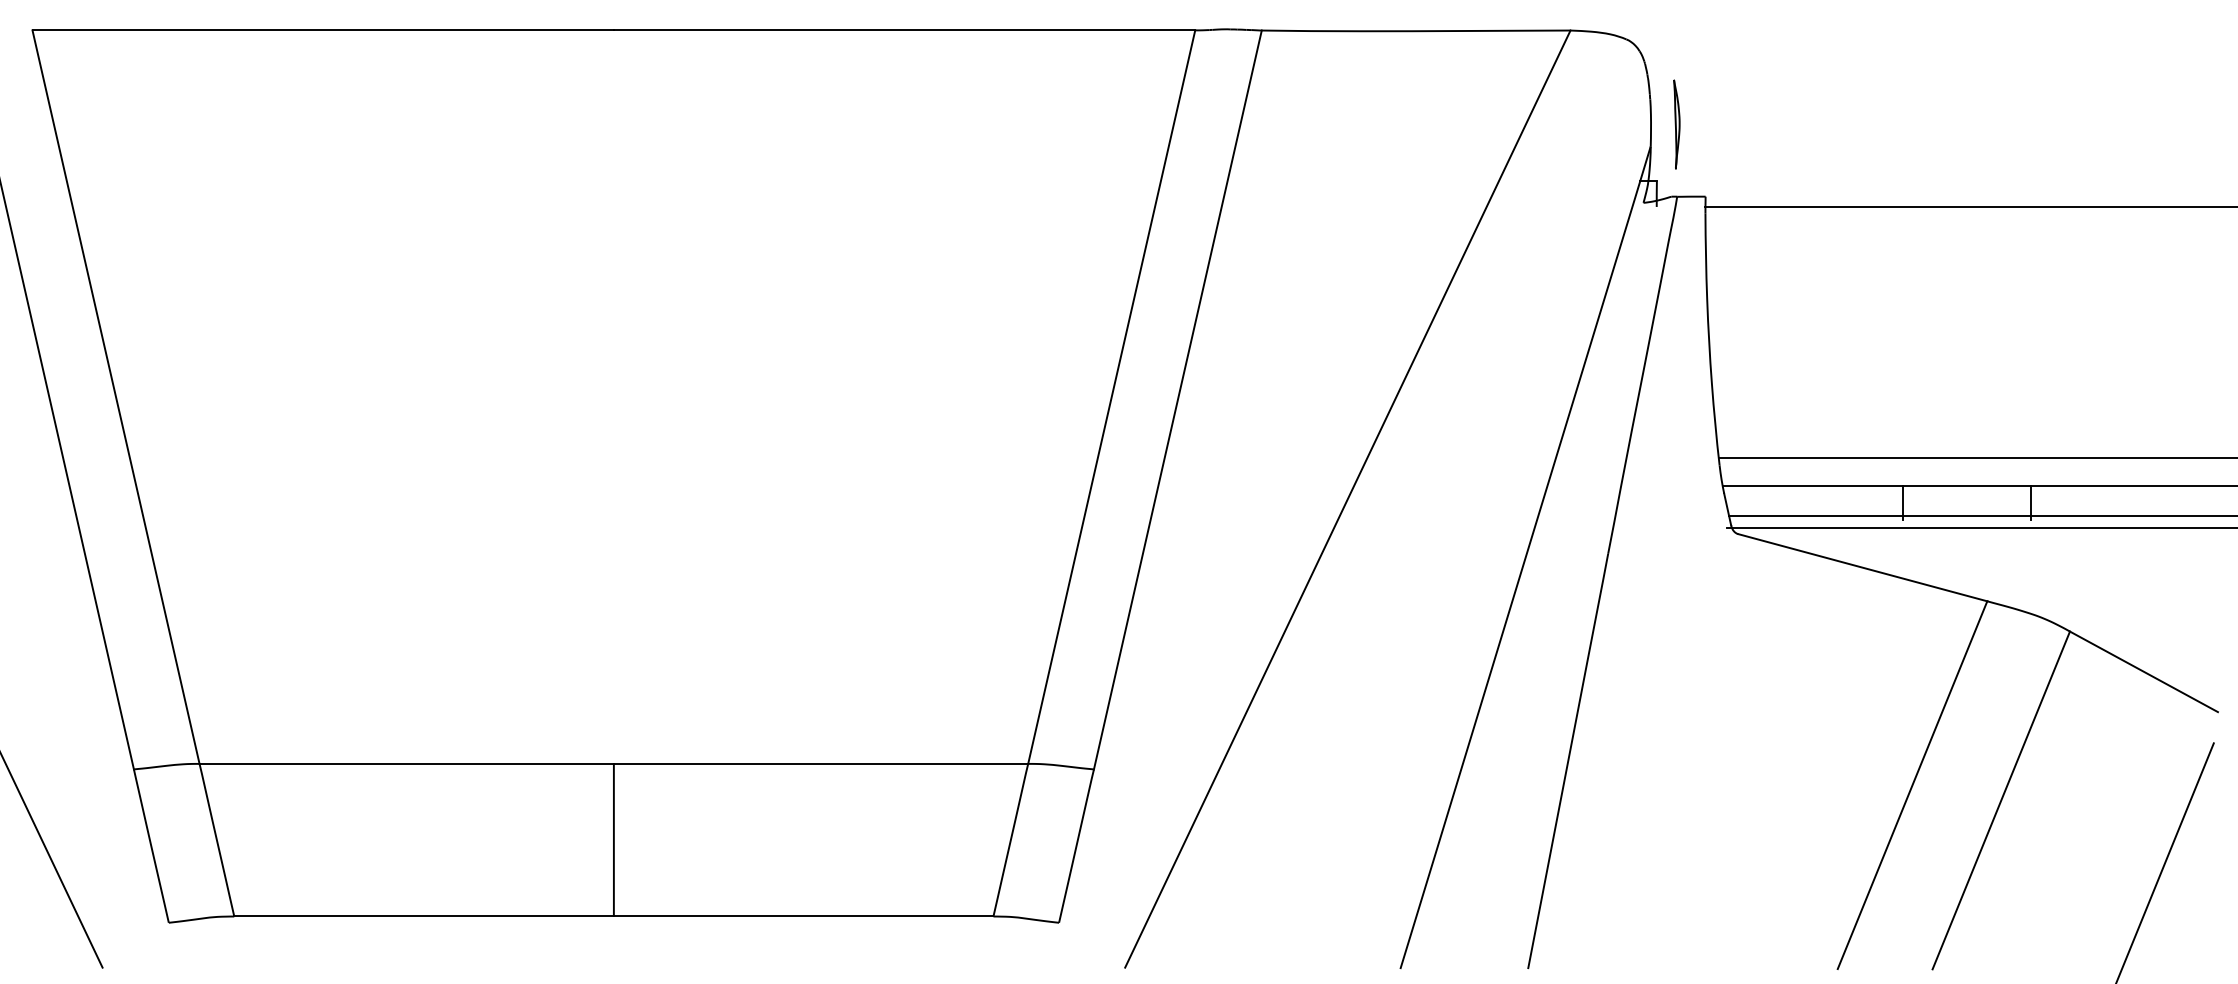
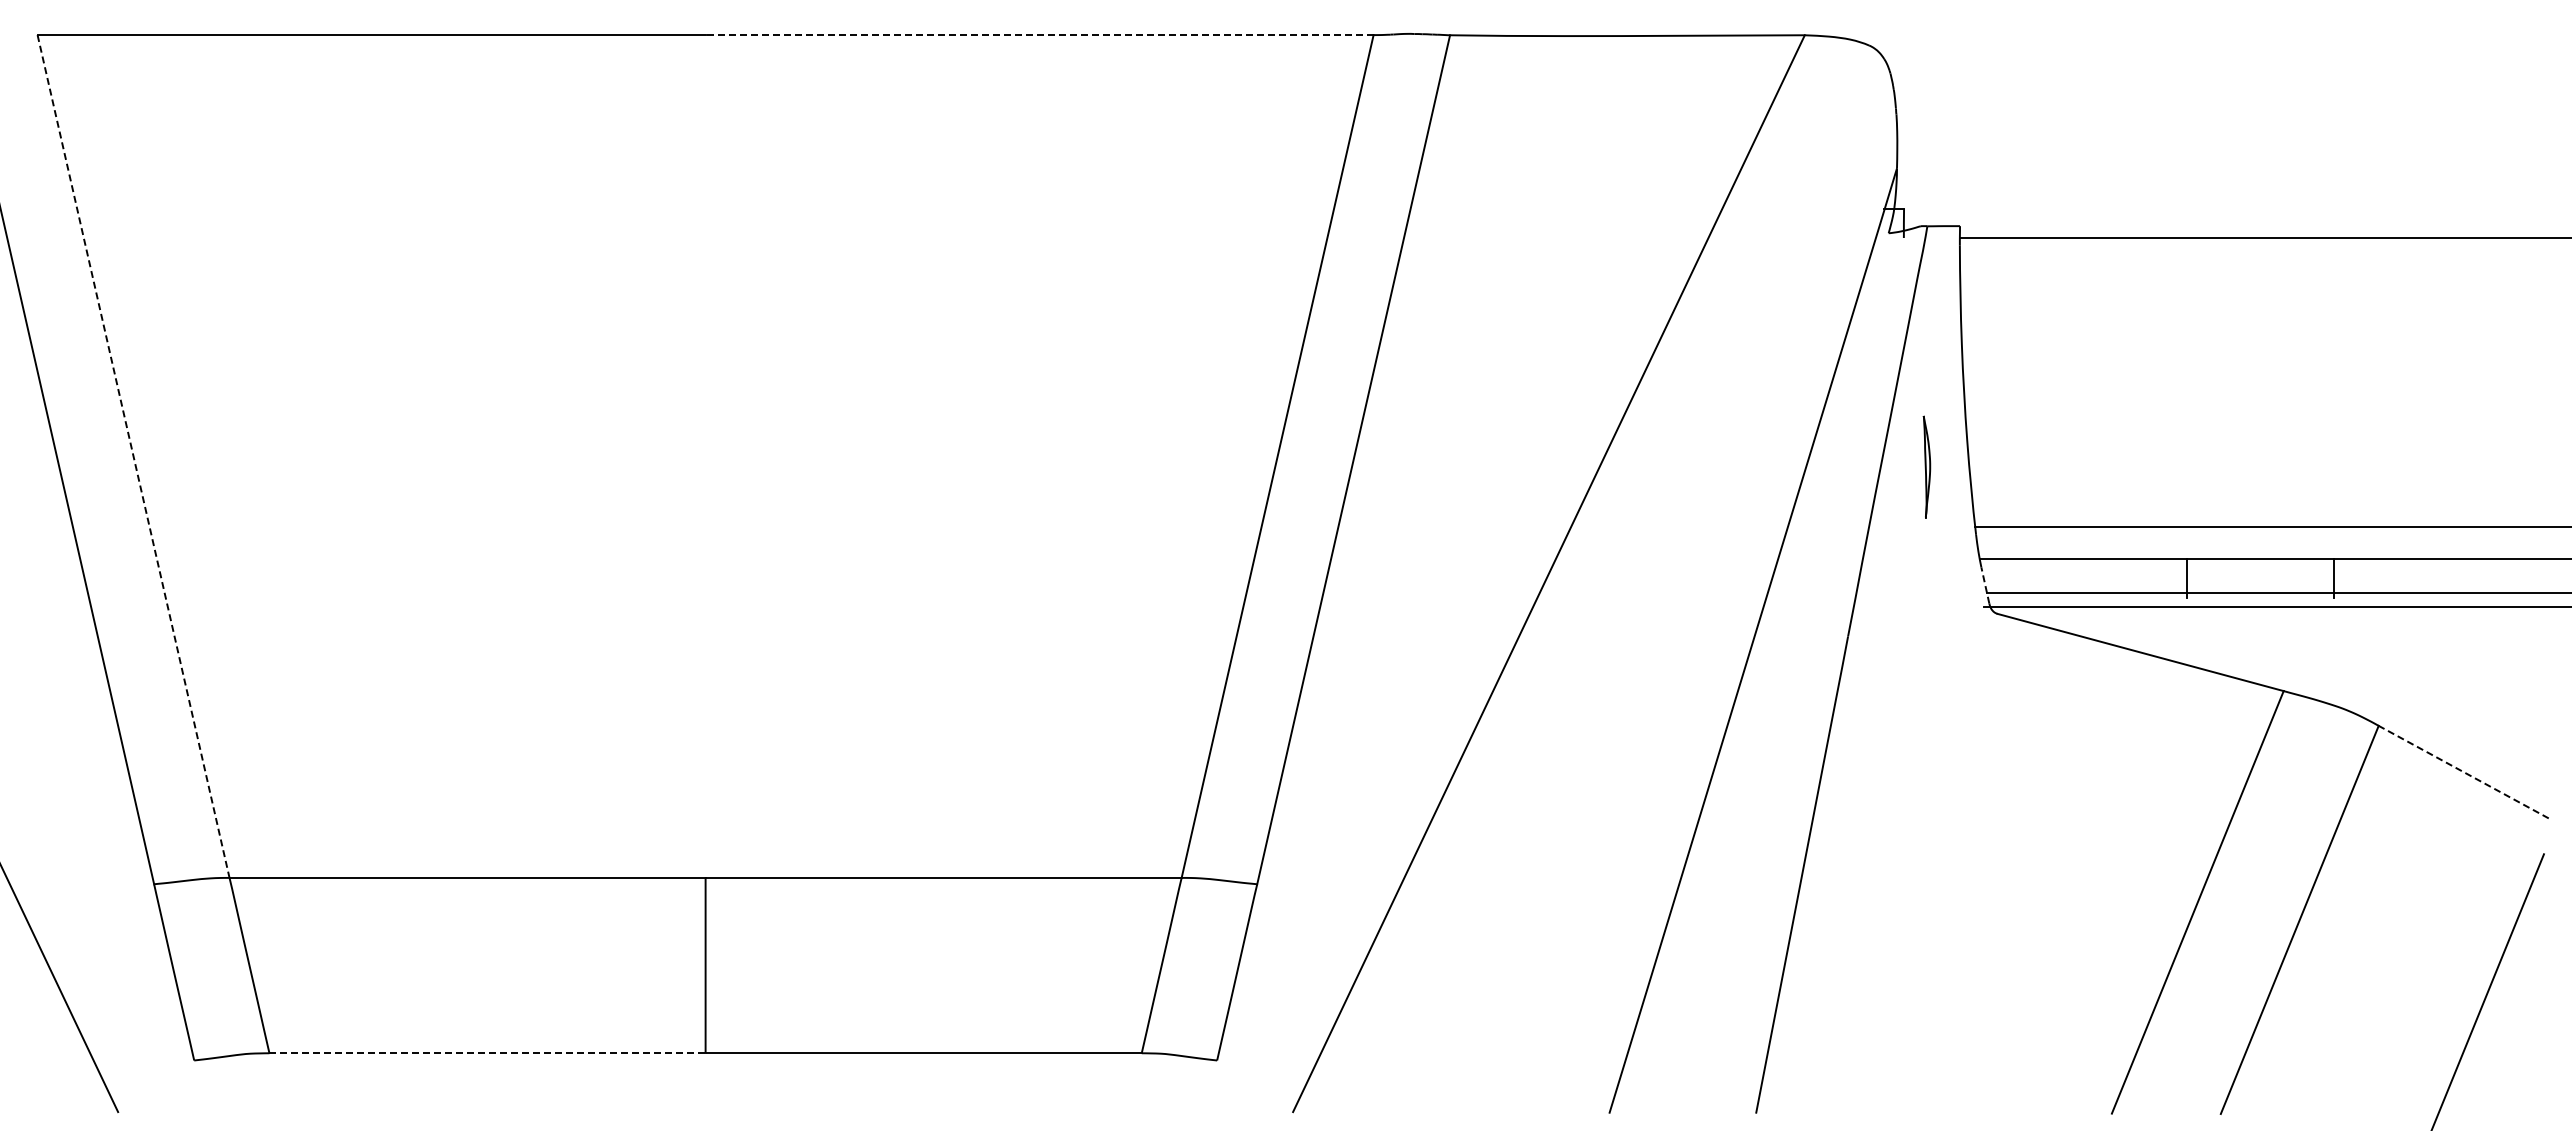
line: (904, 30) -> (1039, 35), solid -> dashed
part: (1676, 123) -> (1926, 466), moved
line: (115, 397) -> (133, 456), solid -> dashed
line: (1727, 509) -> (1985, 585), solid -> dashed
line: (2143, 672) -> (2463, 772), solid -> dashed
line: (424, 916) -> (488, 1053), solid -> dashed

